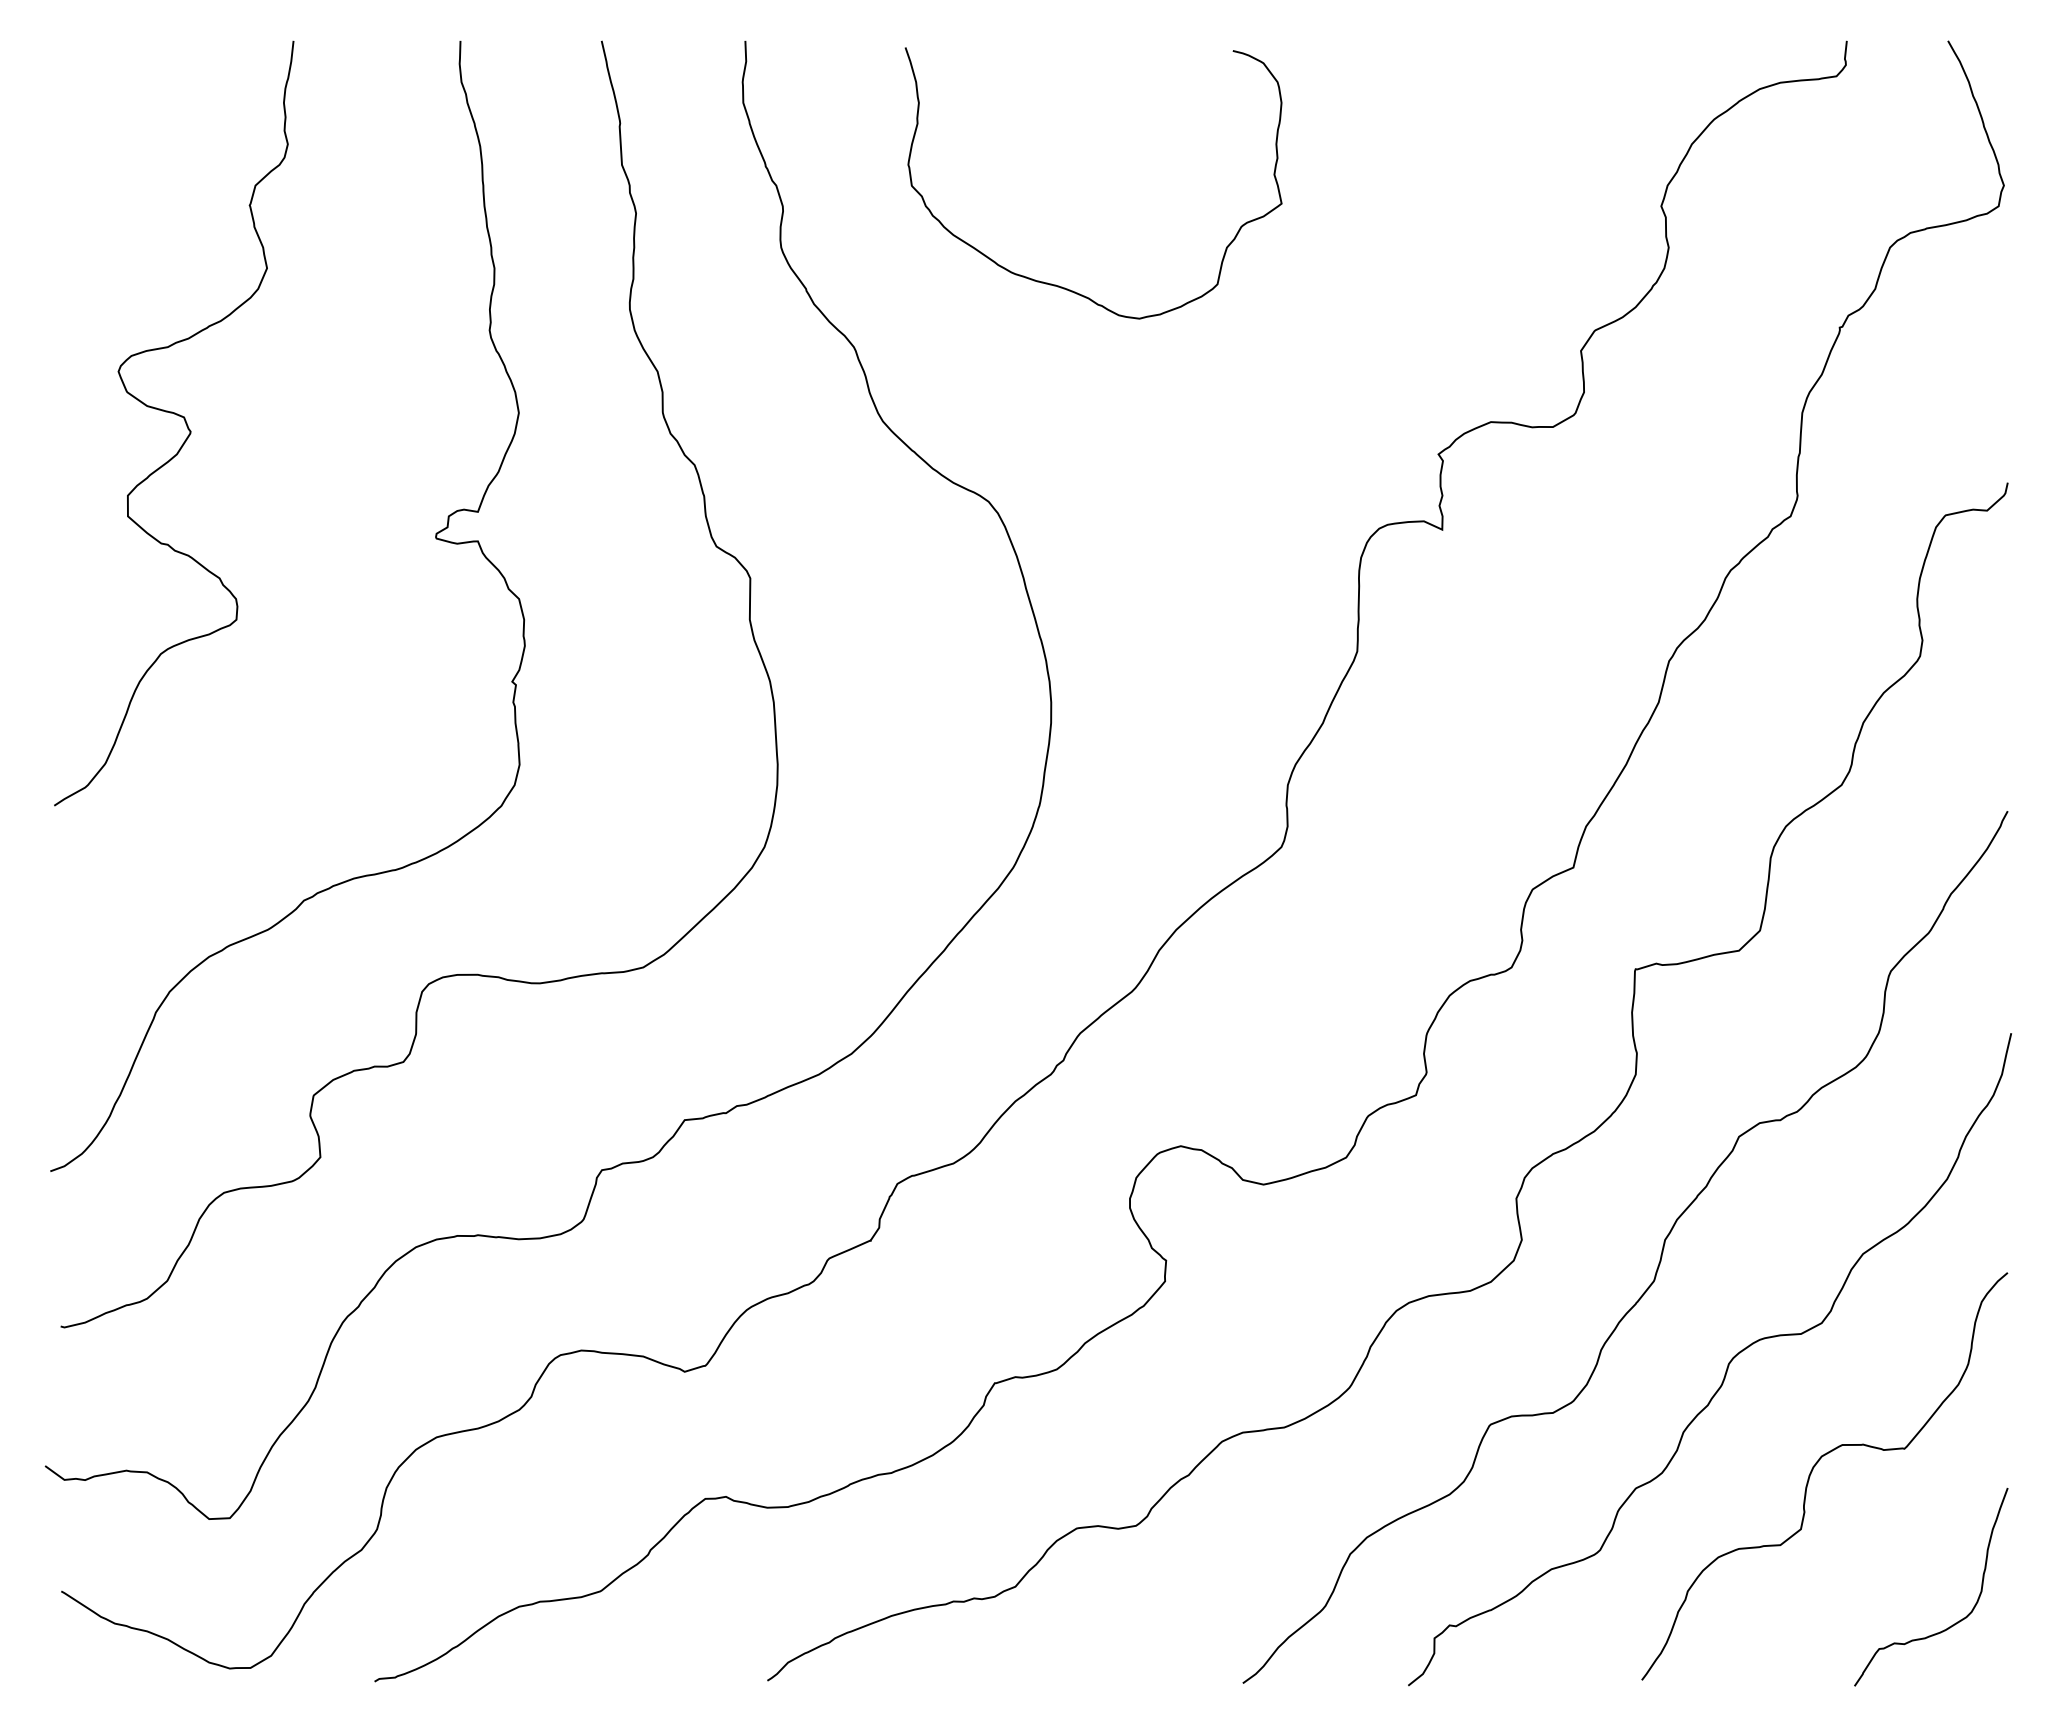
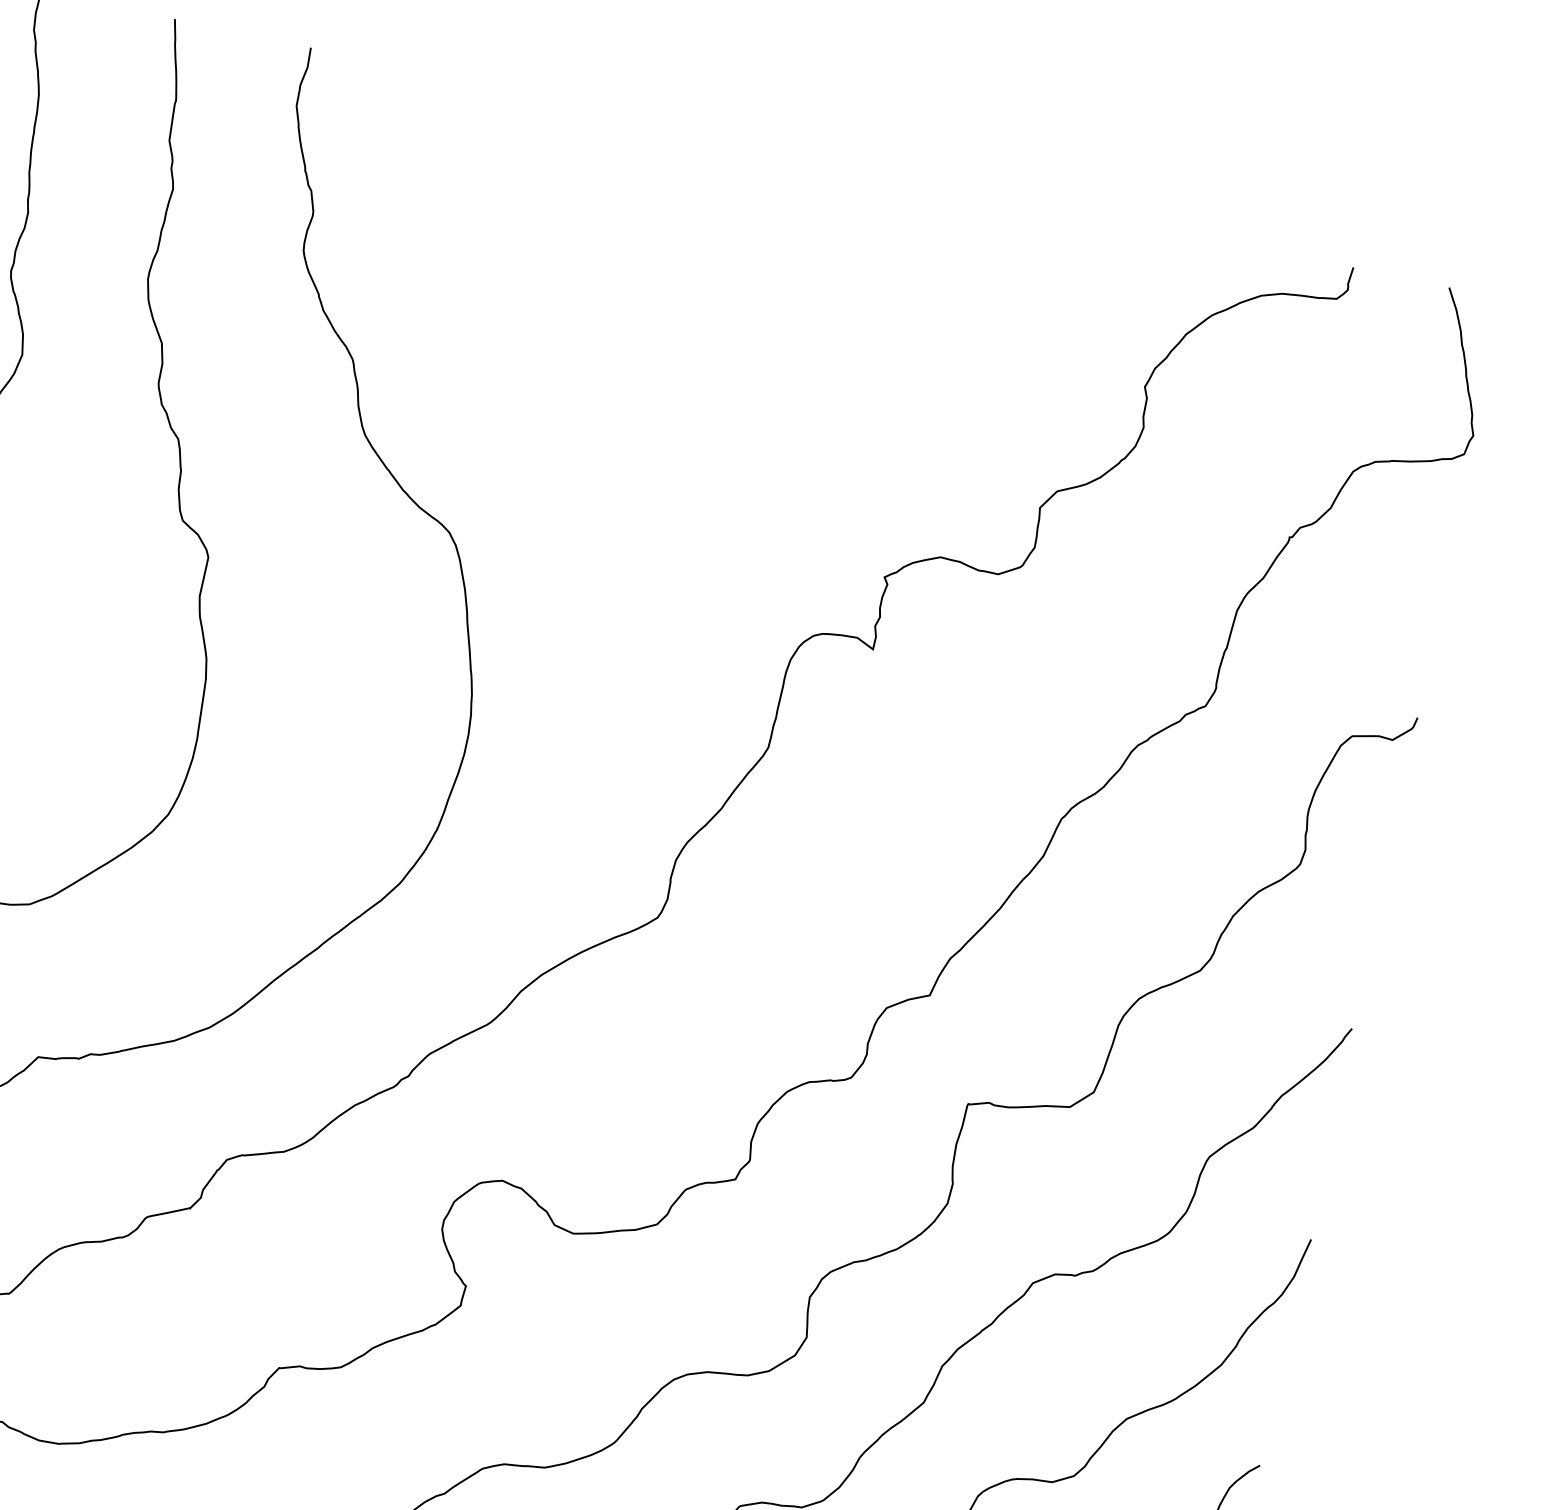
curve: (1059, 285) -> (559, 341), removed

